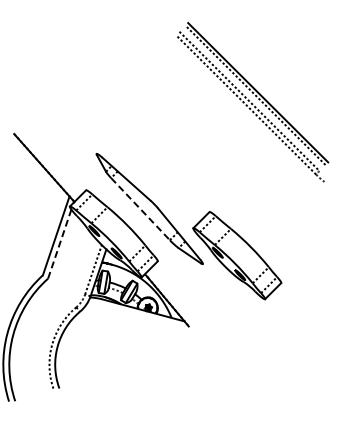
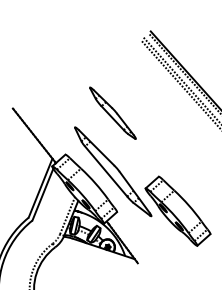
part: (144, 132) -> (112, 113), added
line: (140, 209) -> (106, 171), dashed -> solid
line: (59, 243) -> (42, 194), dashed -> solid

